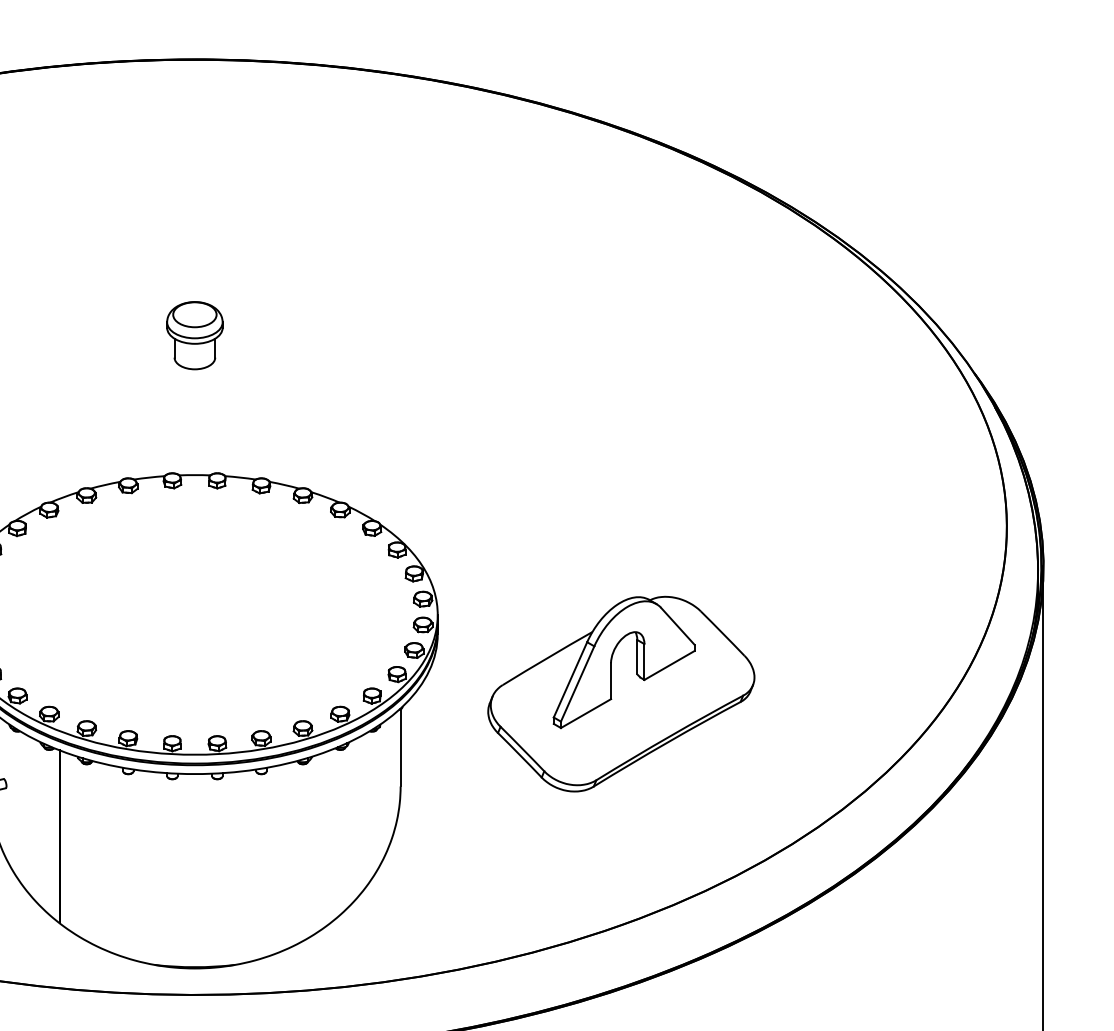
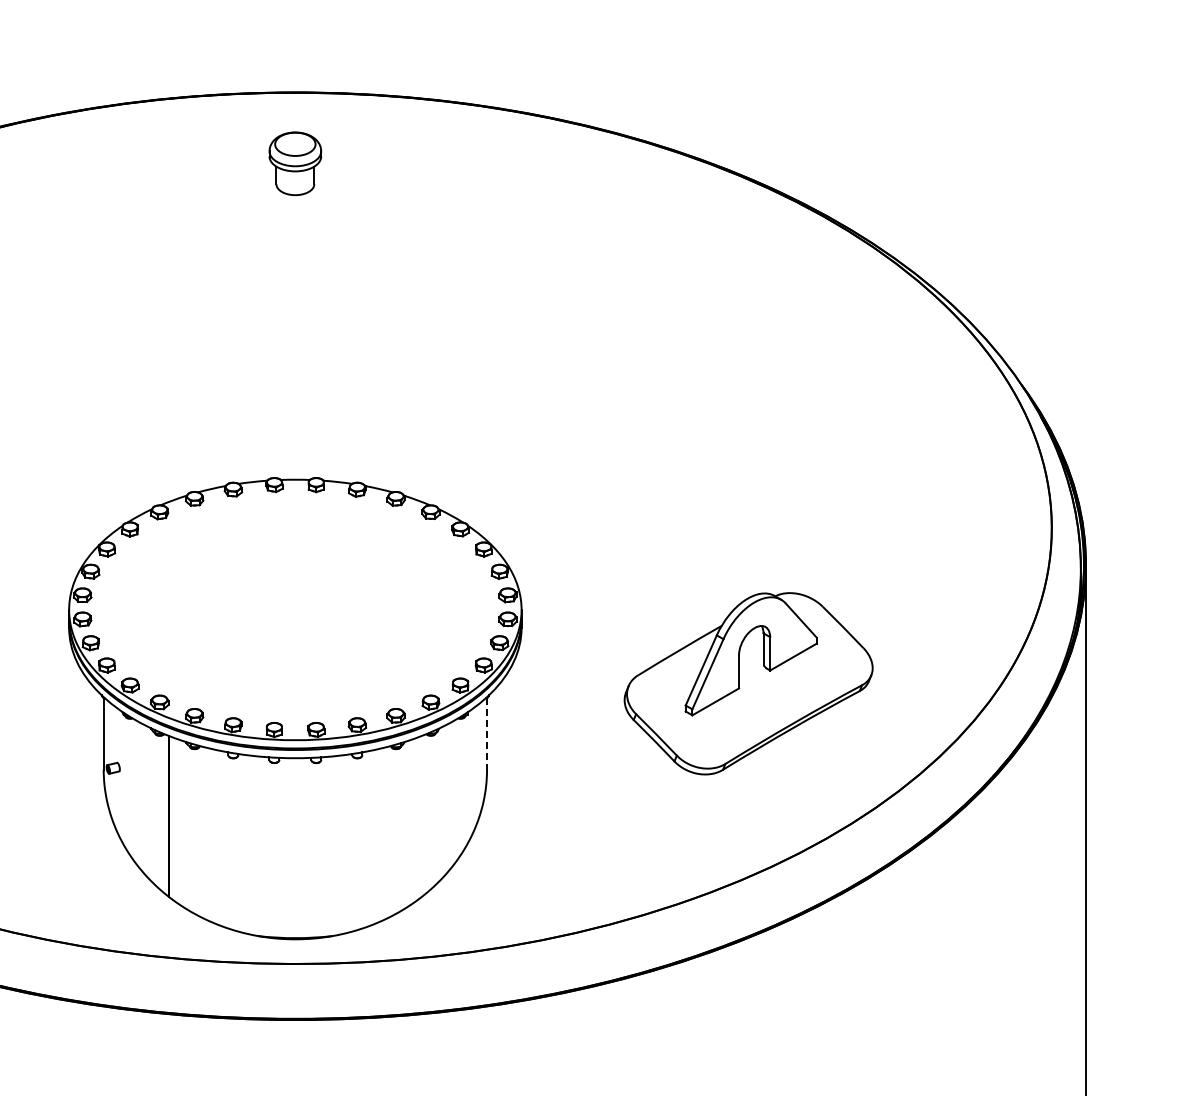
part: (195, 335) -> (295, 163), moved
part: (621, 693) -> (748, 683), moved
line: (401, 747) -> (487, 733), solid -> dashed

